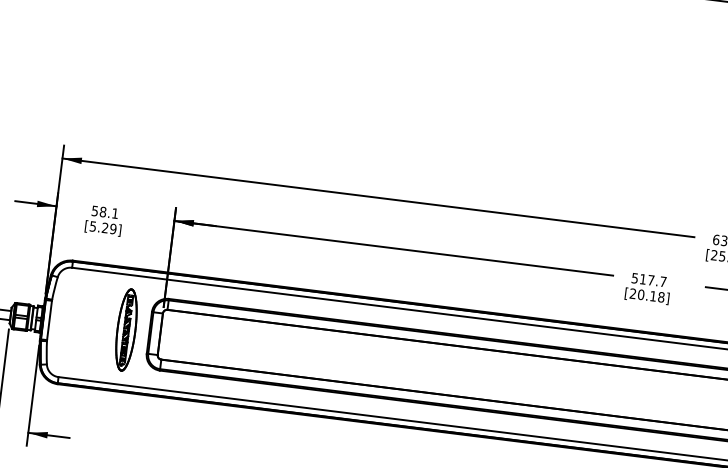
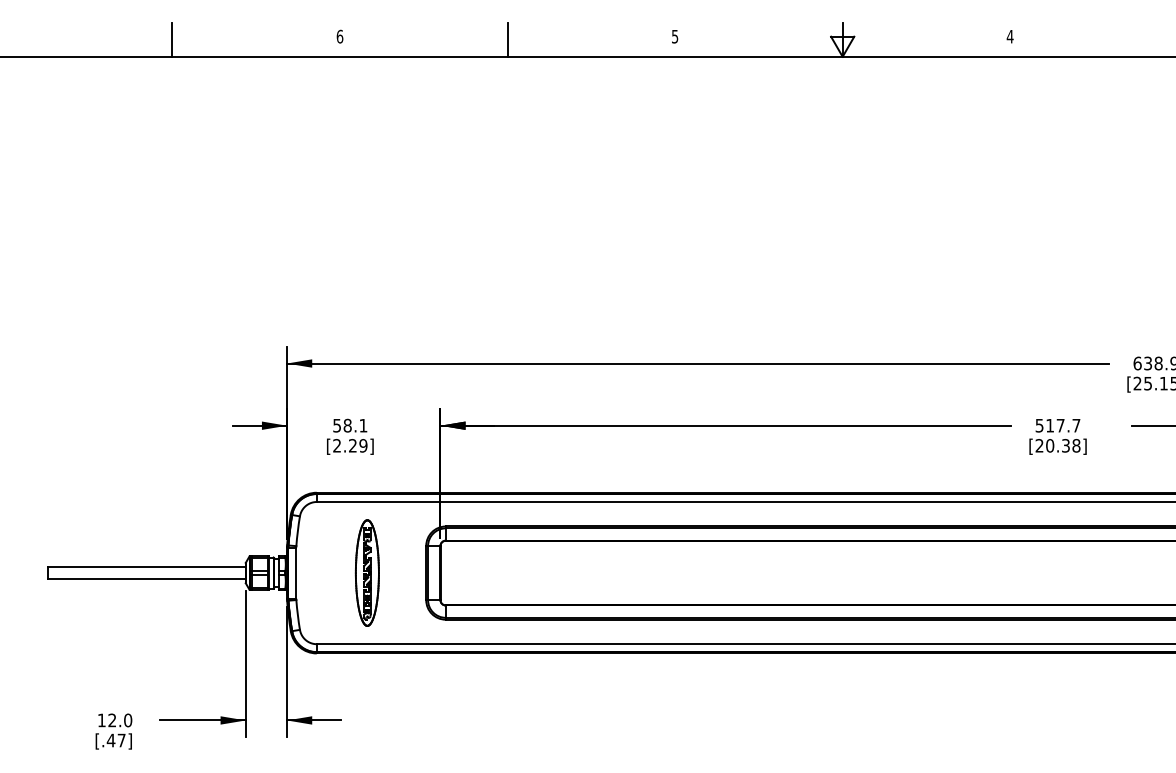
text: (92, 226) -> (336, 445), [5.29] -> [2.29]
text: (652, 296) -> (1065, 445), [20.18] -> [20.38]
part: (125, 329) -> (366, 572), moved

